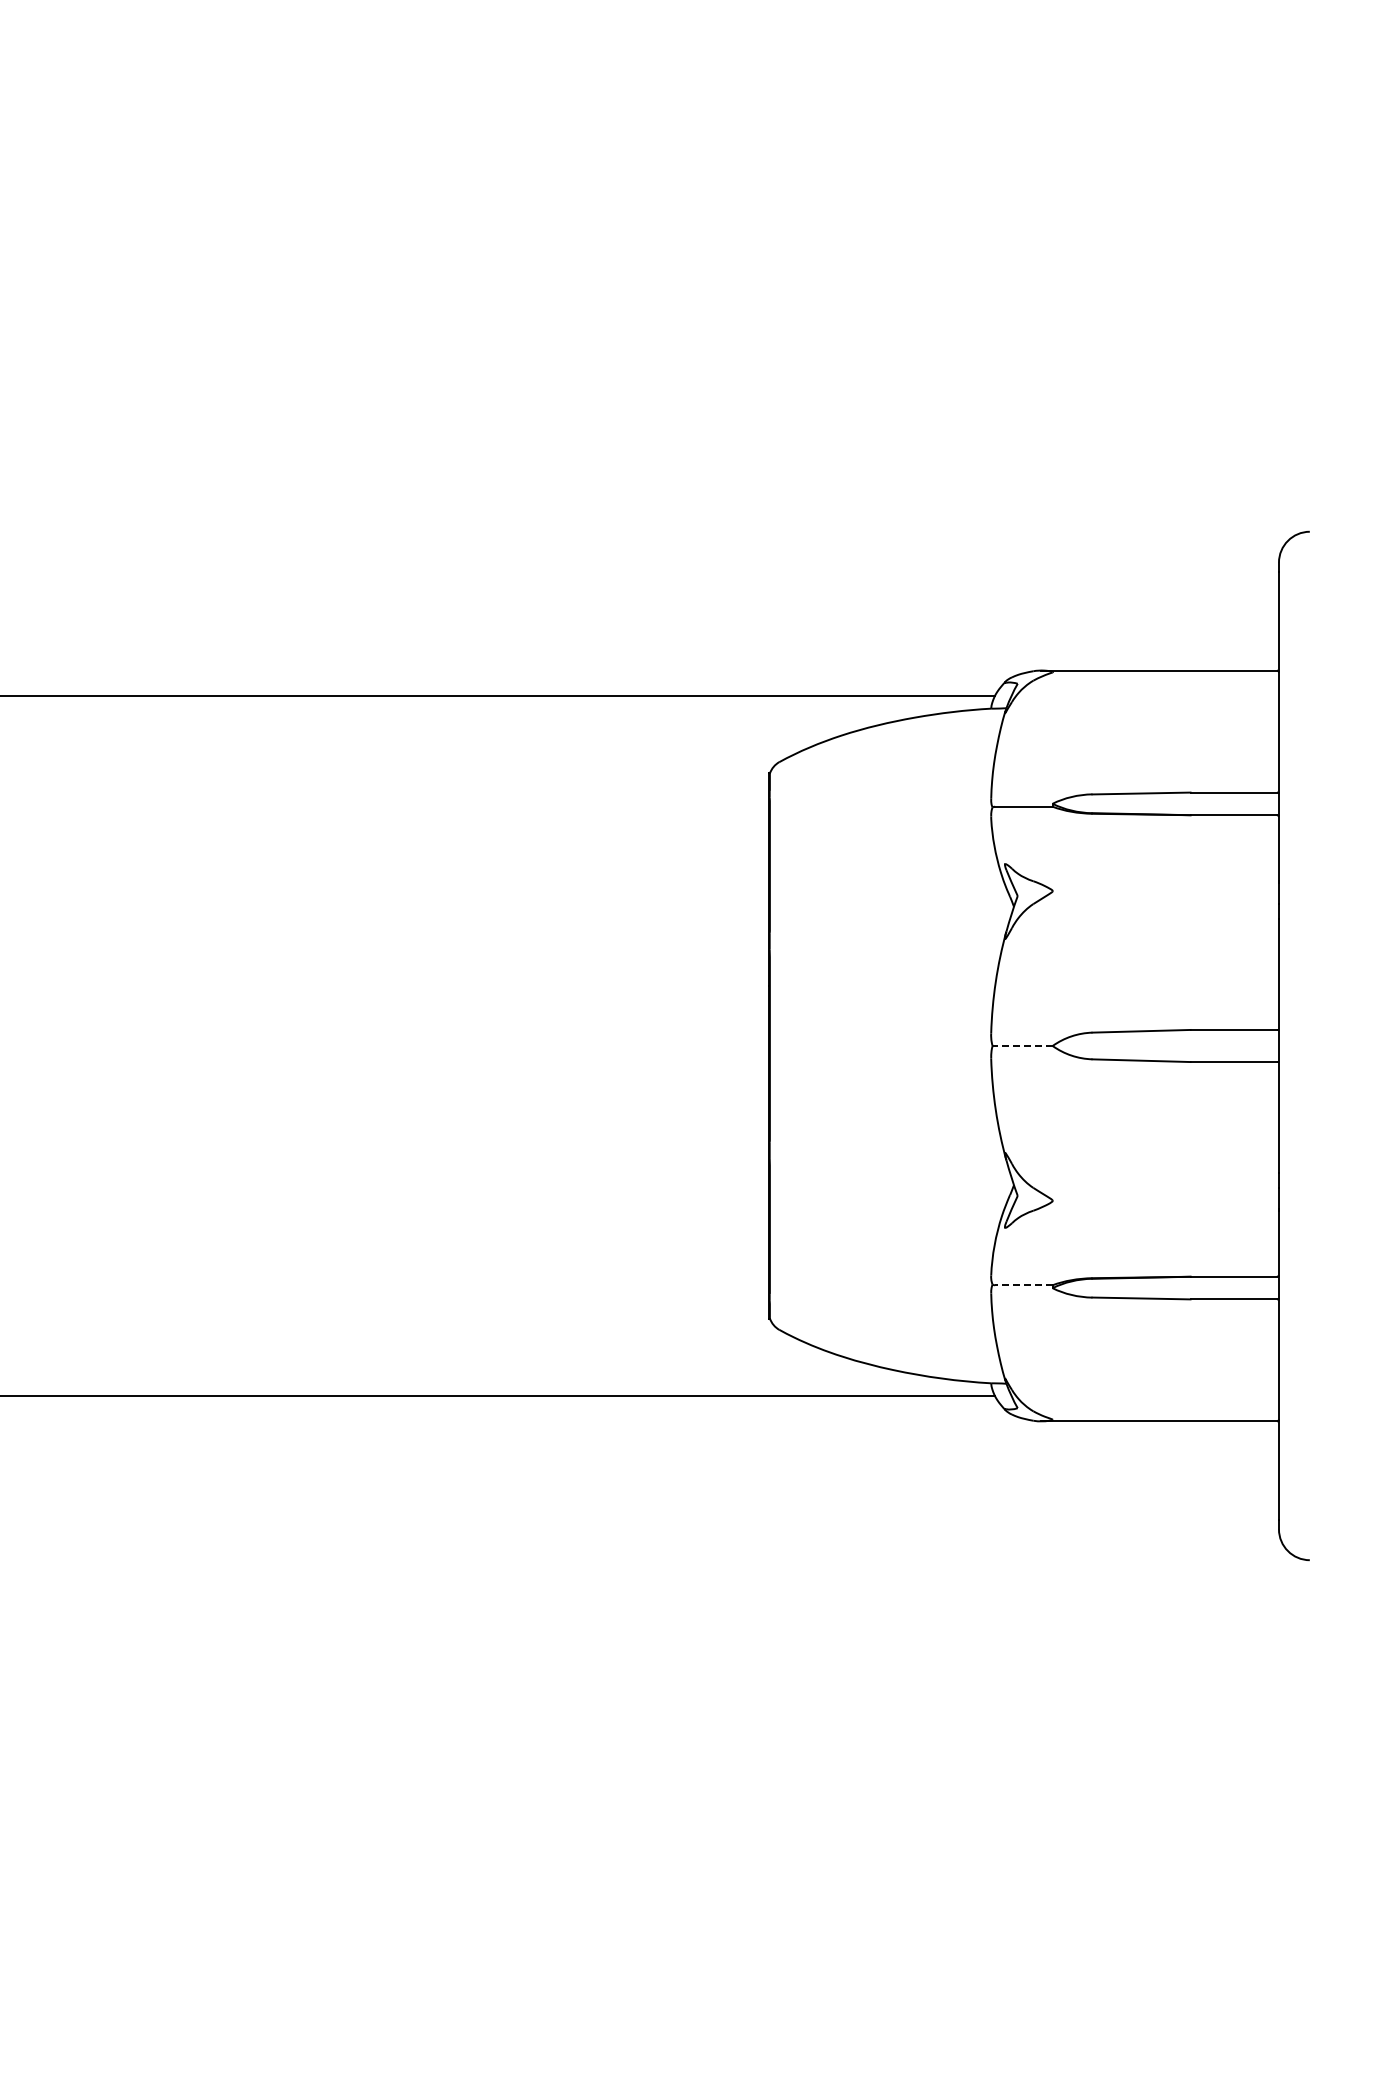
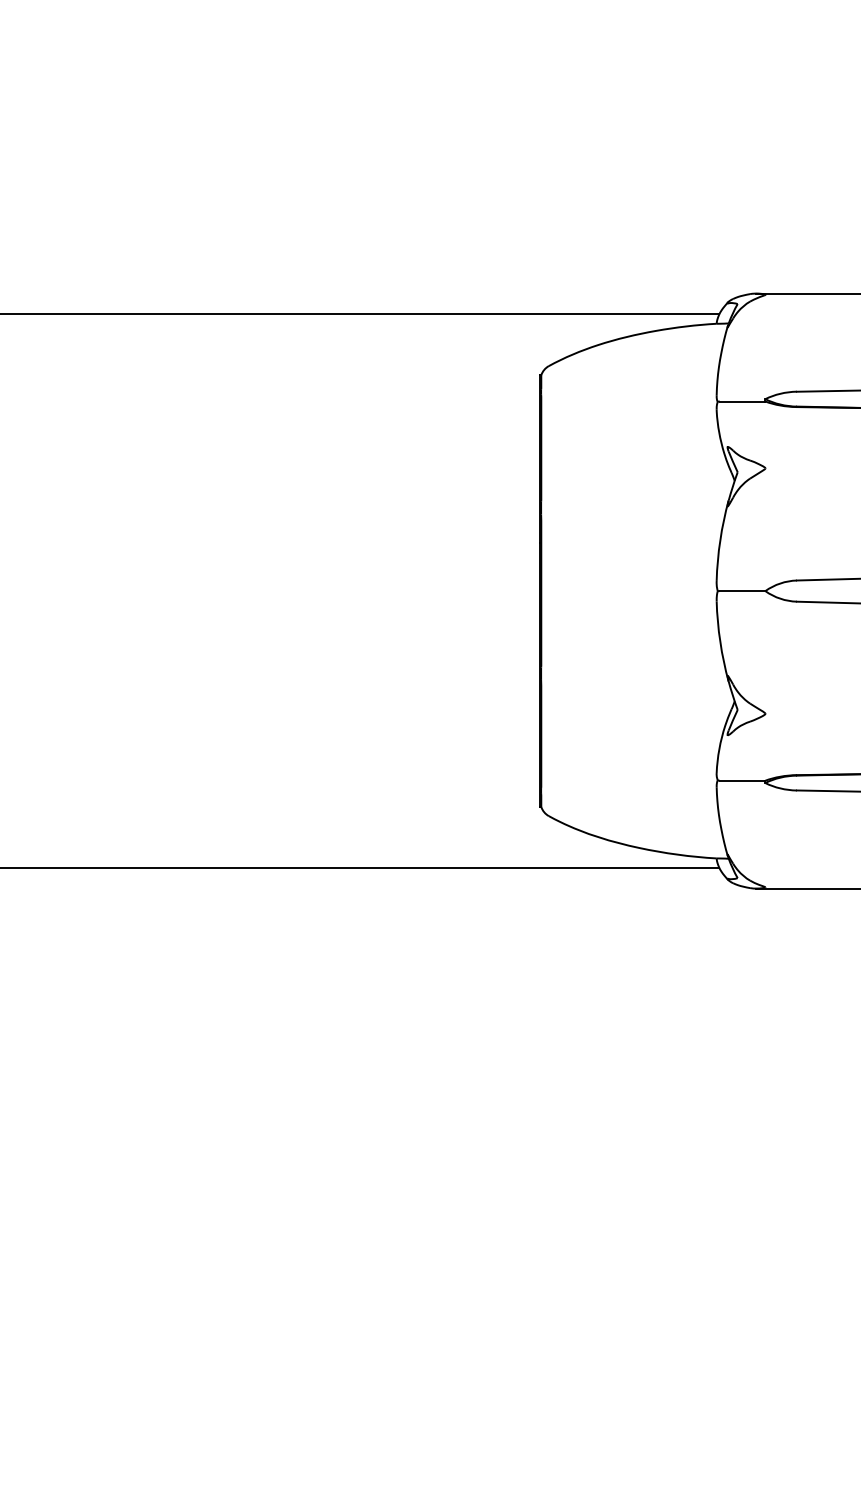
line: (1023, 1046) -> (742, 591), dashed -> solid
line: (1023, 1285) -> (742, 780), dashed -> solid

